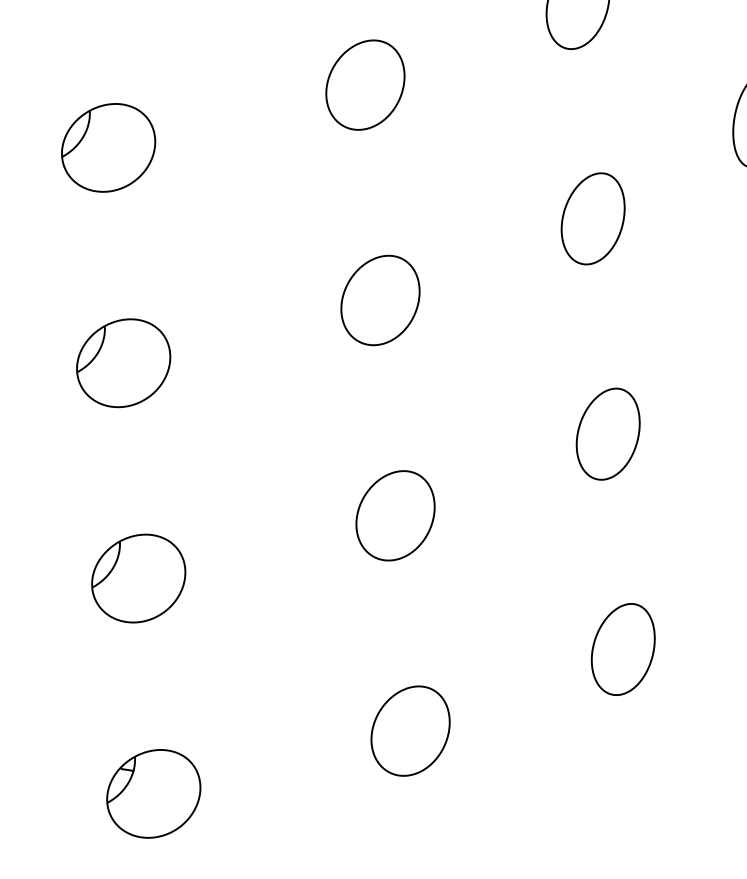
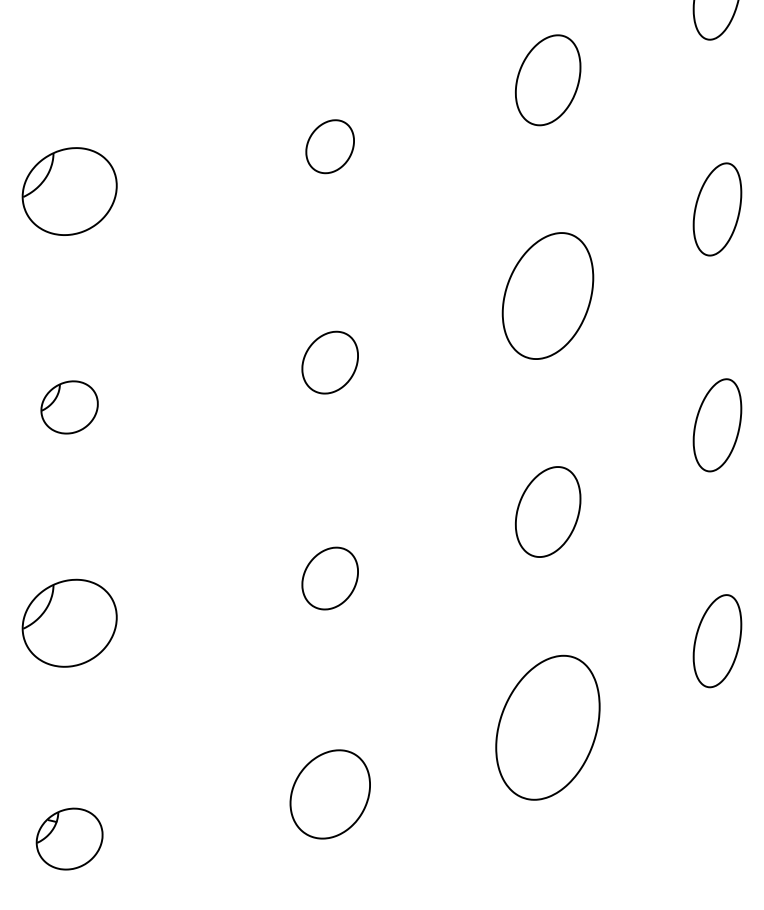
part: (364, 84) -> (329, 146), size x0.6
part: (593, 219) -> (548, 296), size x1.4
part: (379, 300) -> (329, 362), size x0.7
part: (123, 363) -> (69, 407), size x0.6
part: (394, 515) -> (329, 578), size x0.7
part: (623, 649) -> (548, 727), size x1.6
part: (153, 793) -> (69, 838), size x0.7

